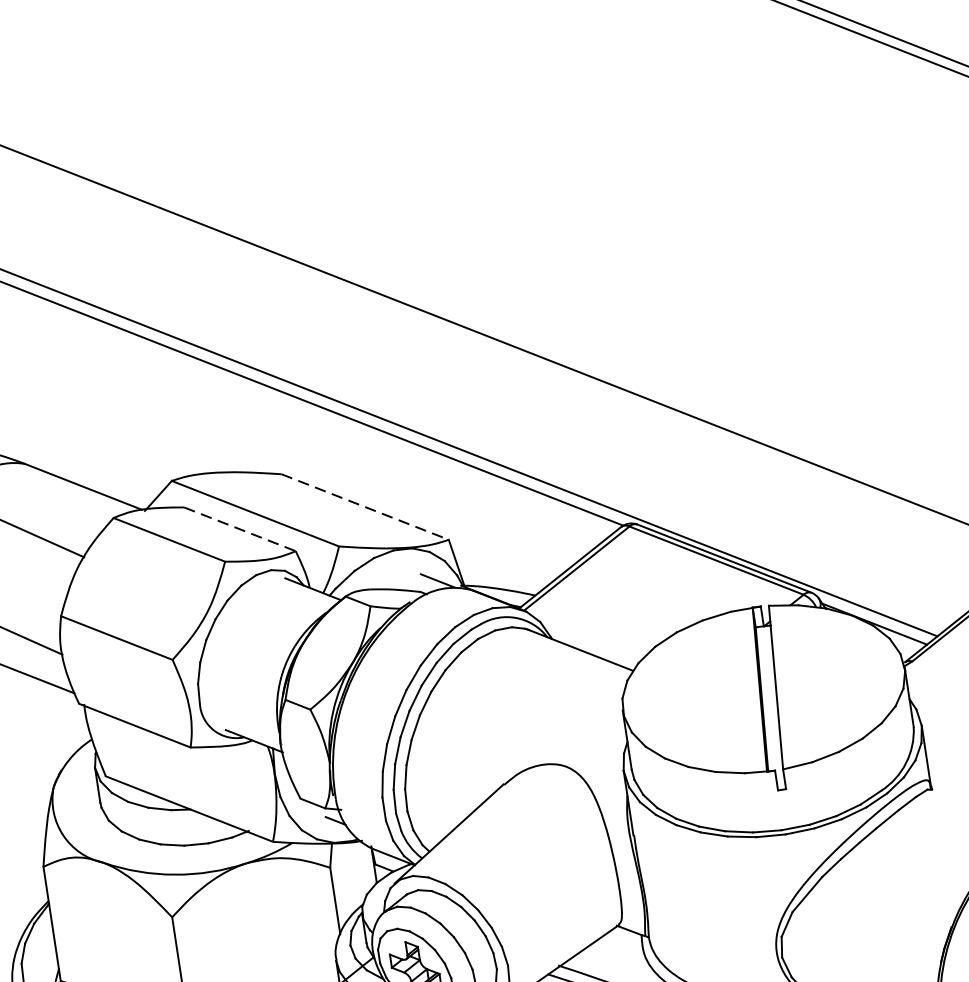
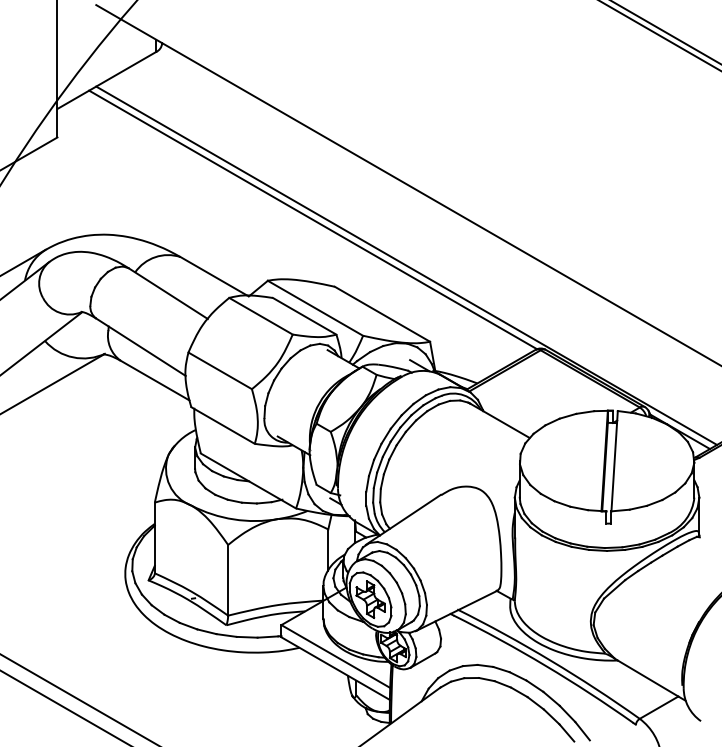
line: (365, 507) -> (382, 314), dashed -> solid
line: (239, 529) -> (304, 316), dashed -> solid

